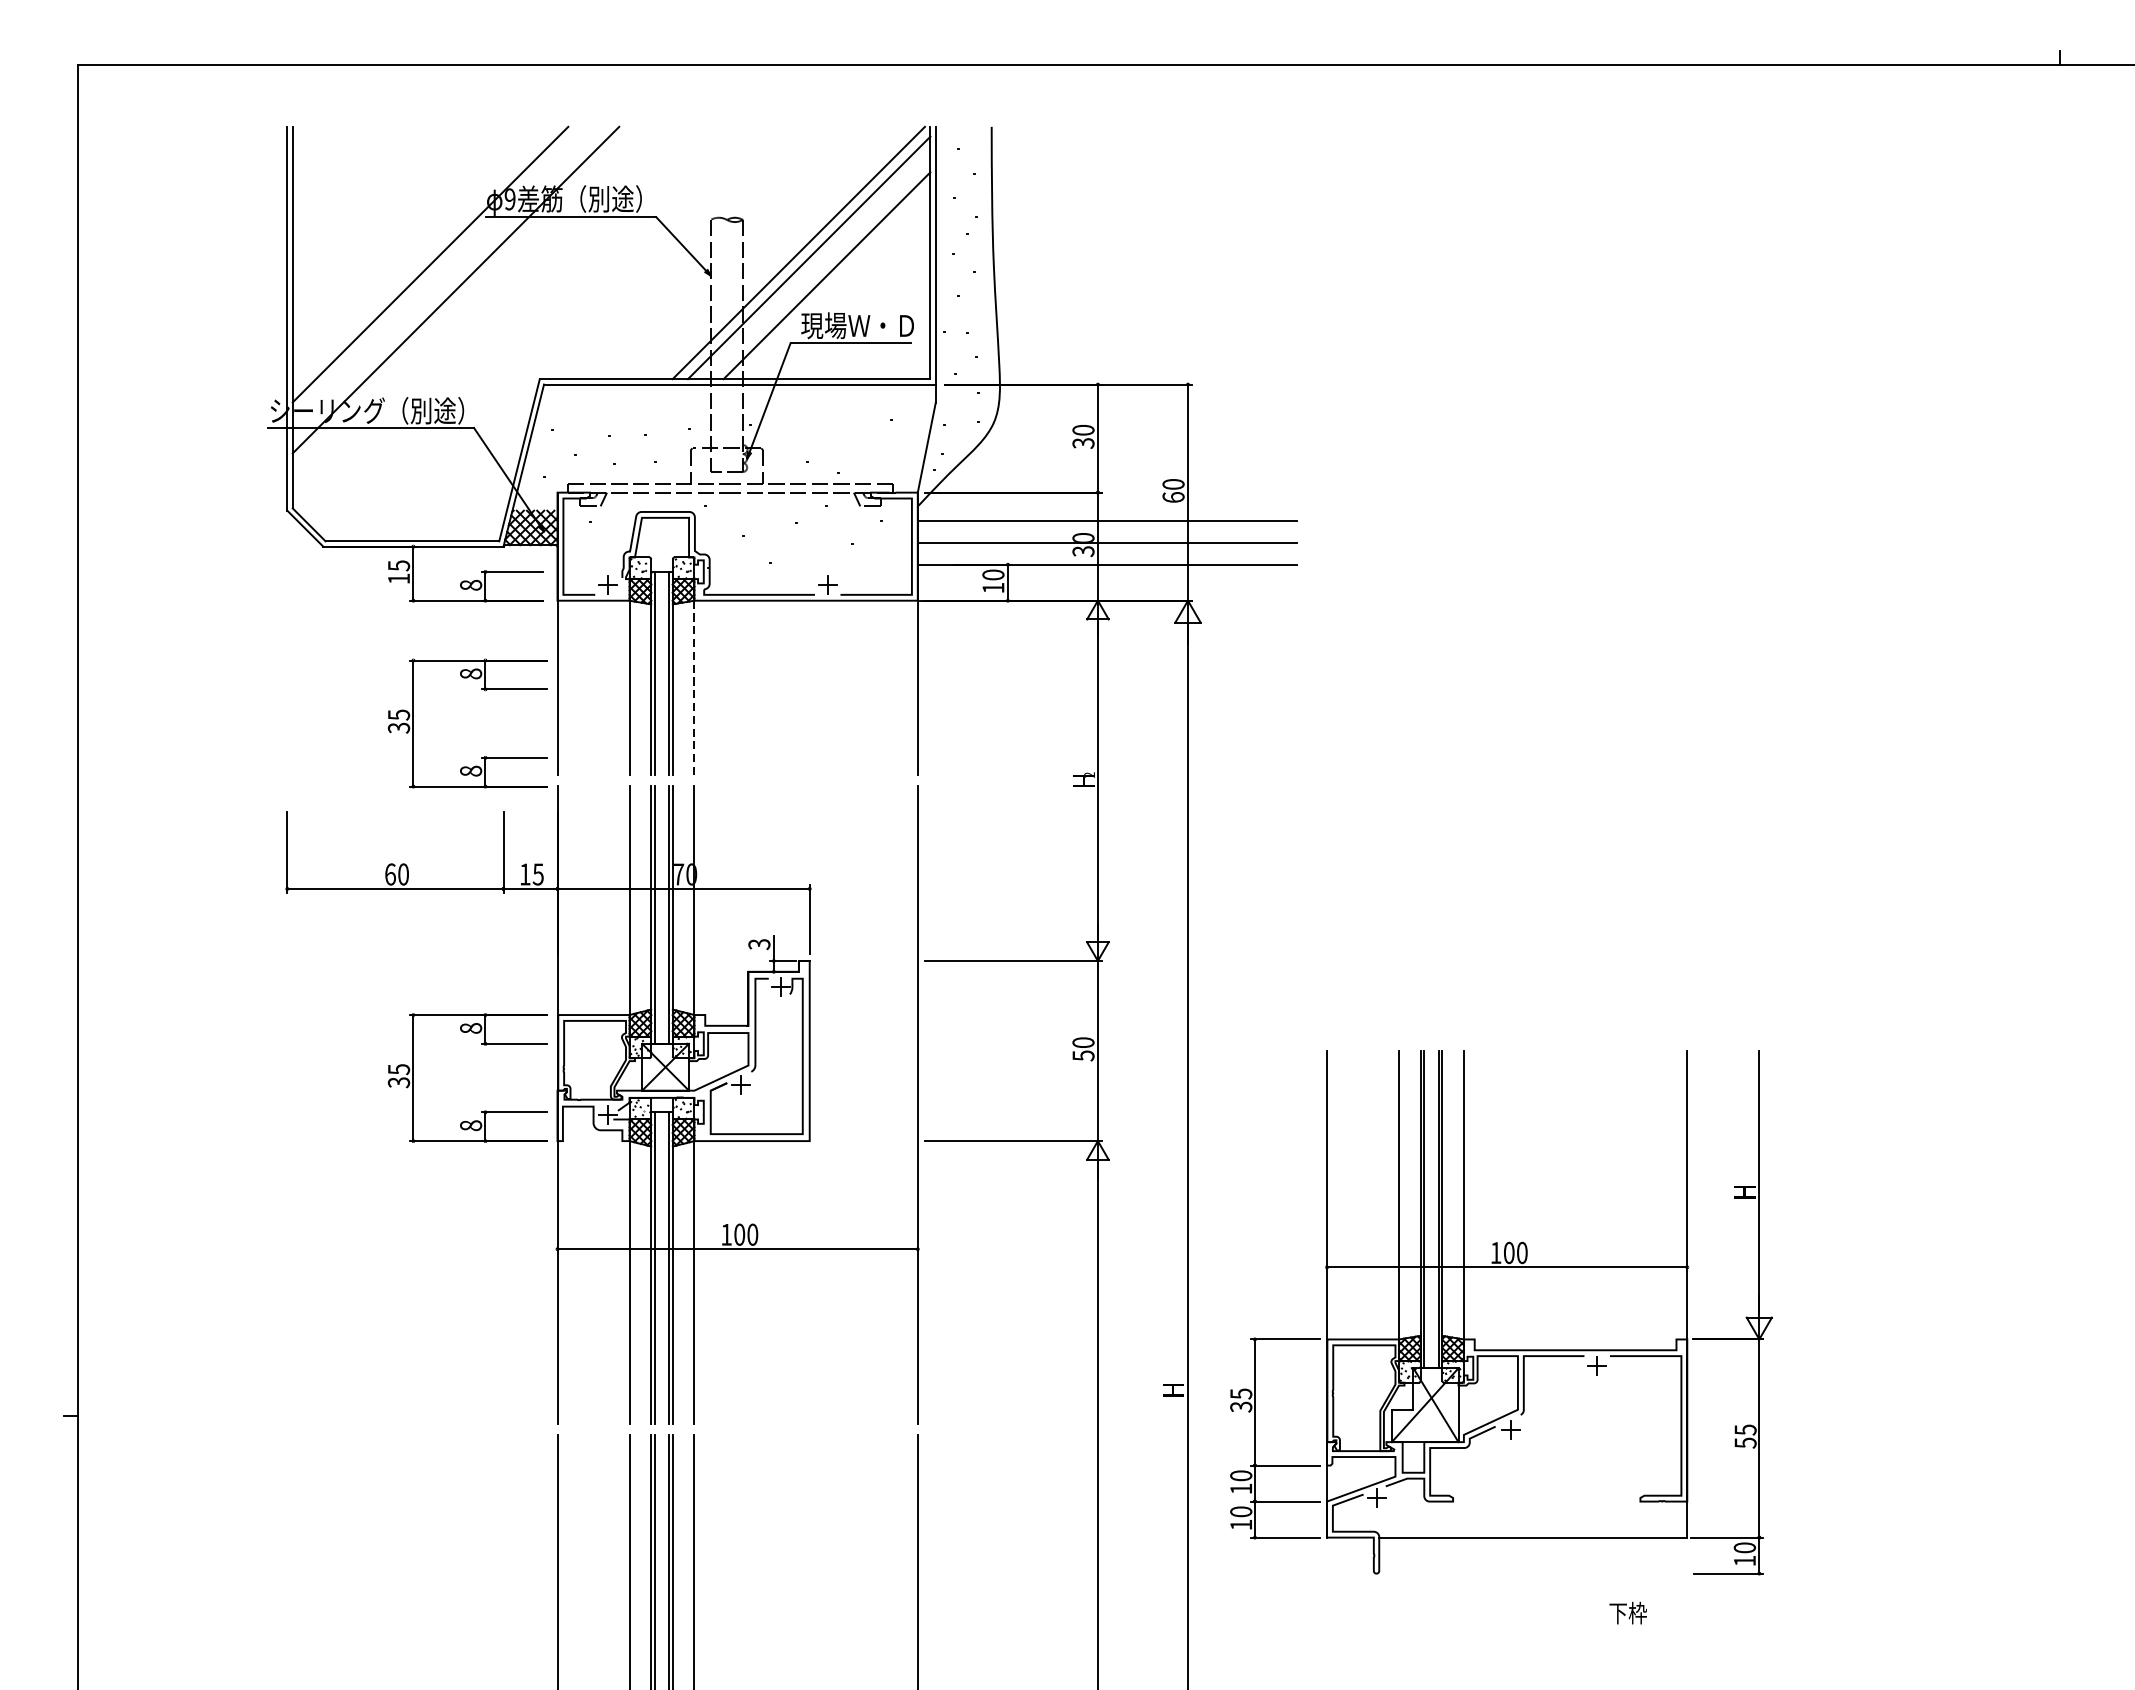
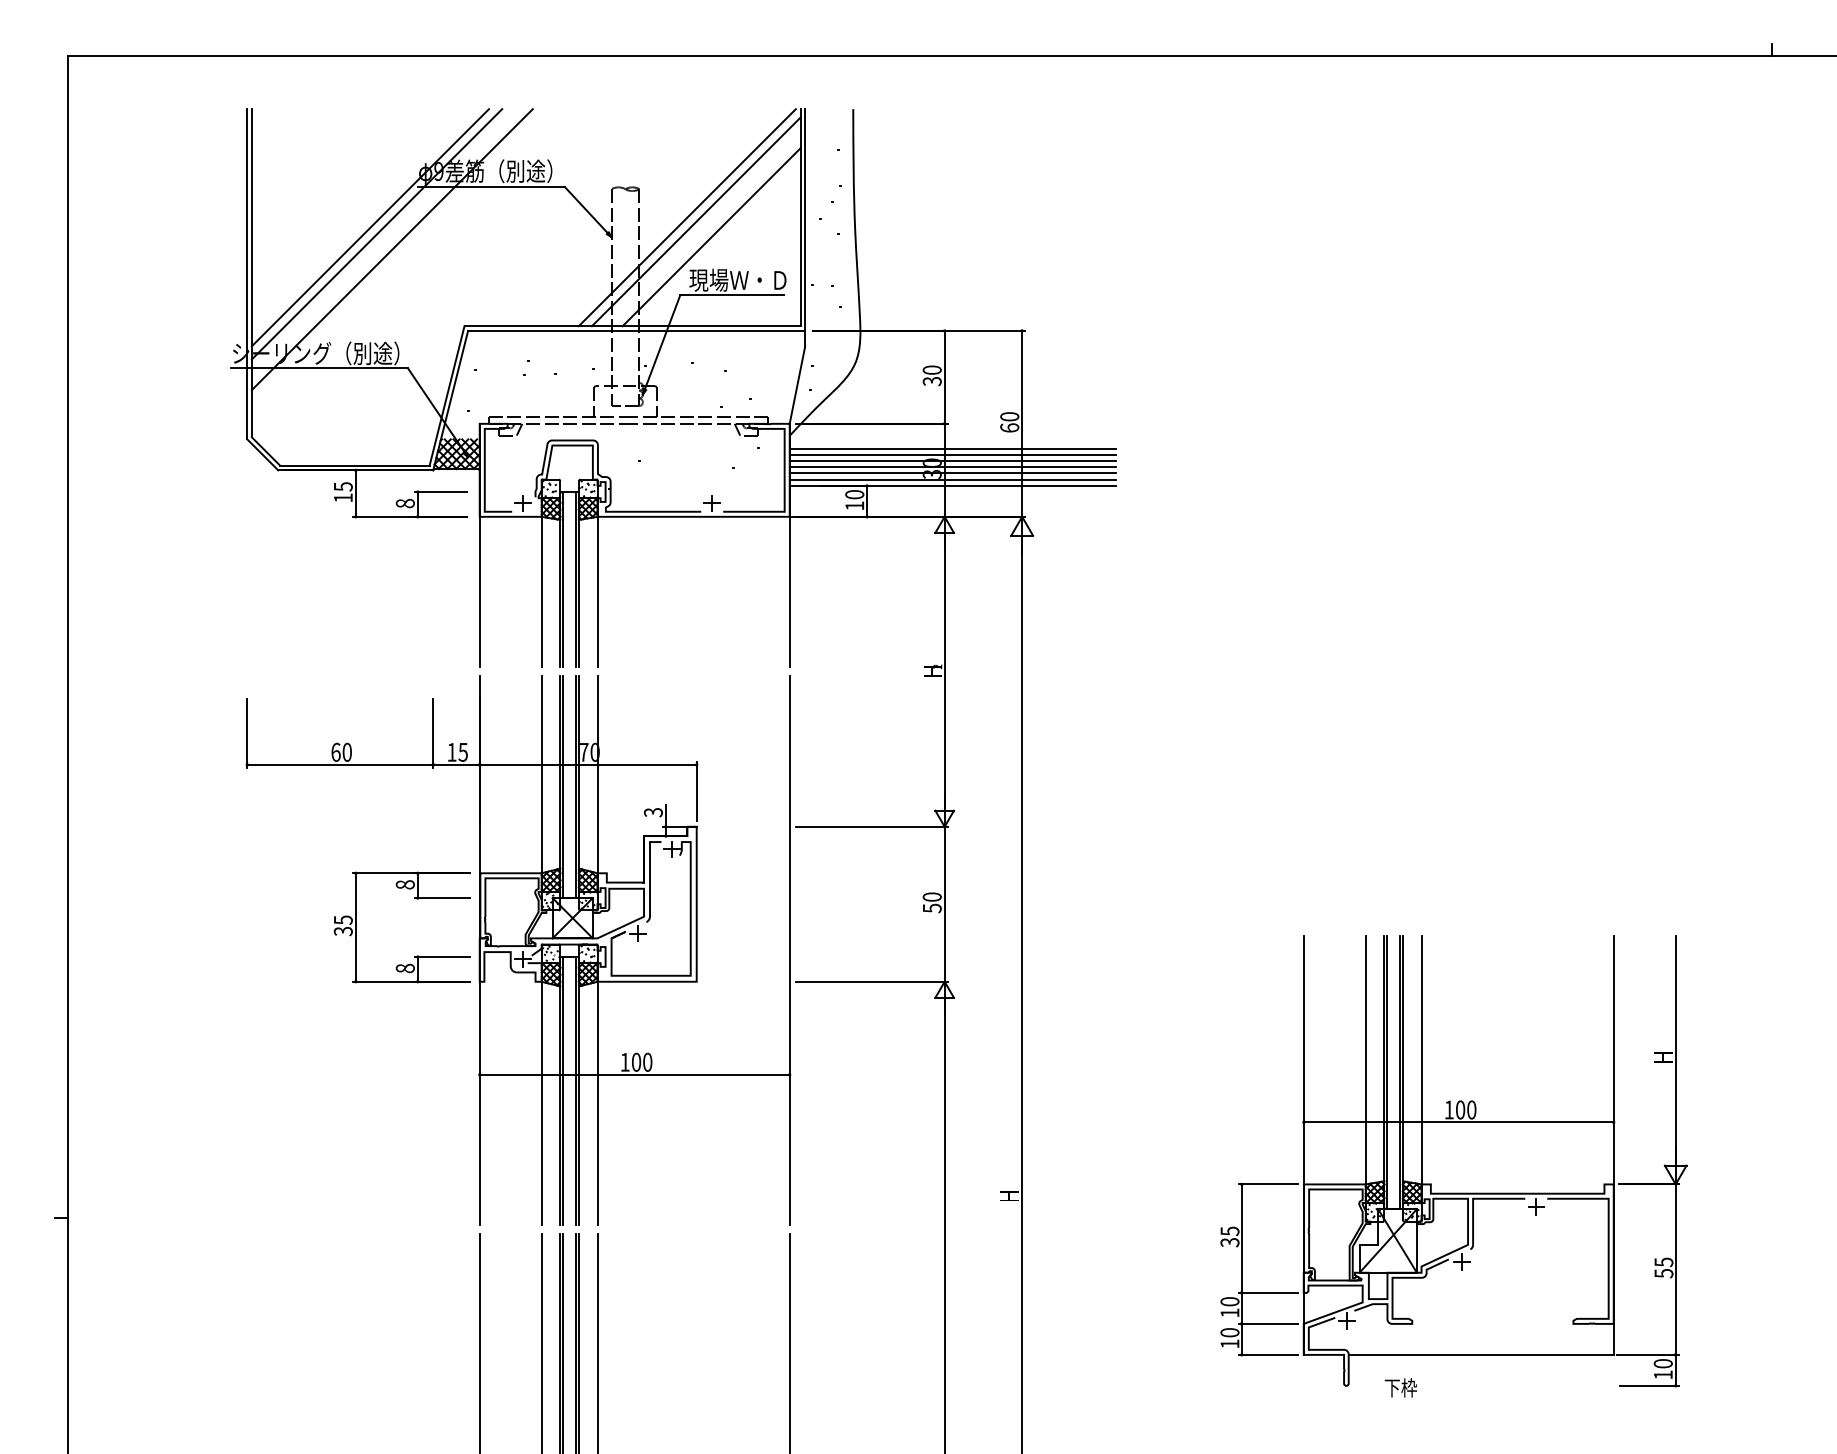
line: (437, 272) -> (376, 234), added
line: (1107, 528) -> (952, 454), added
line: (1107, 536) -> (952, 461), added
line: (1107, 550) -> (952, 473), added
line: (1107, 557) -> (952, 479), added
line: (694, 688) -> (597, 592), dashed -> solid
part: (484, 690) -> (416, 594), removed
part: (1501, 1312) -> (1453, 1161), moved

